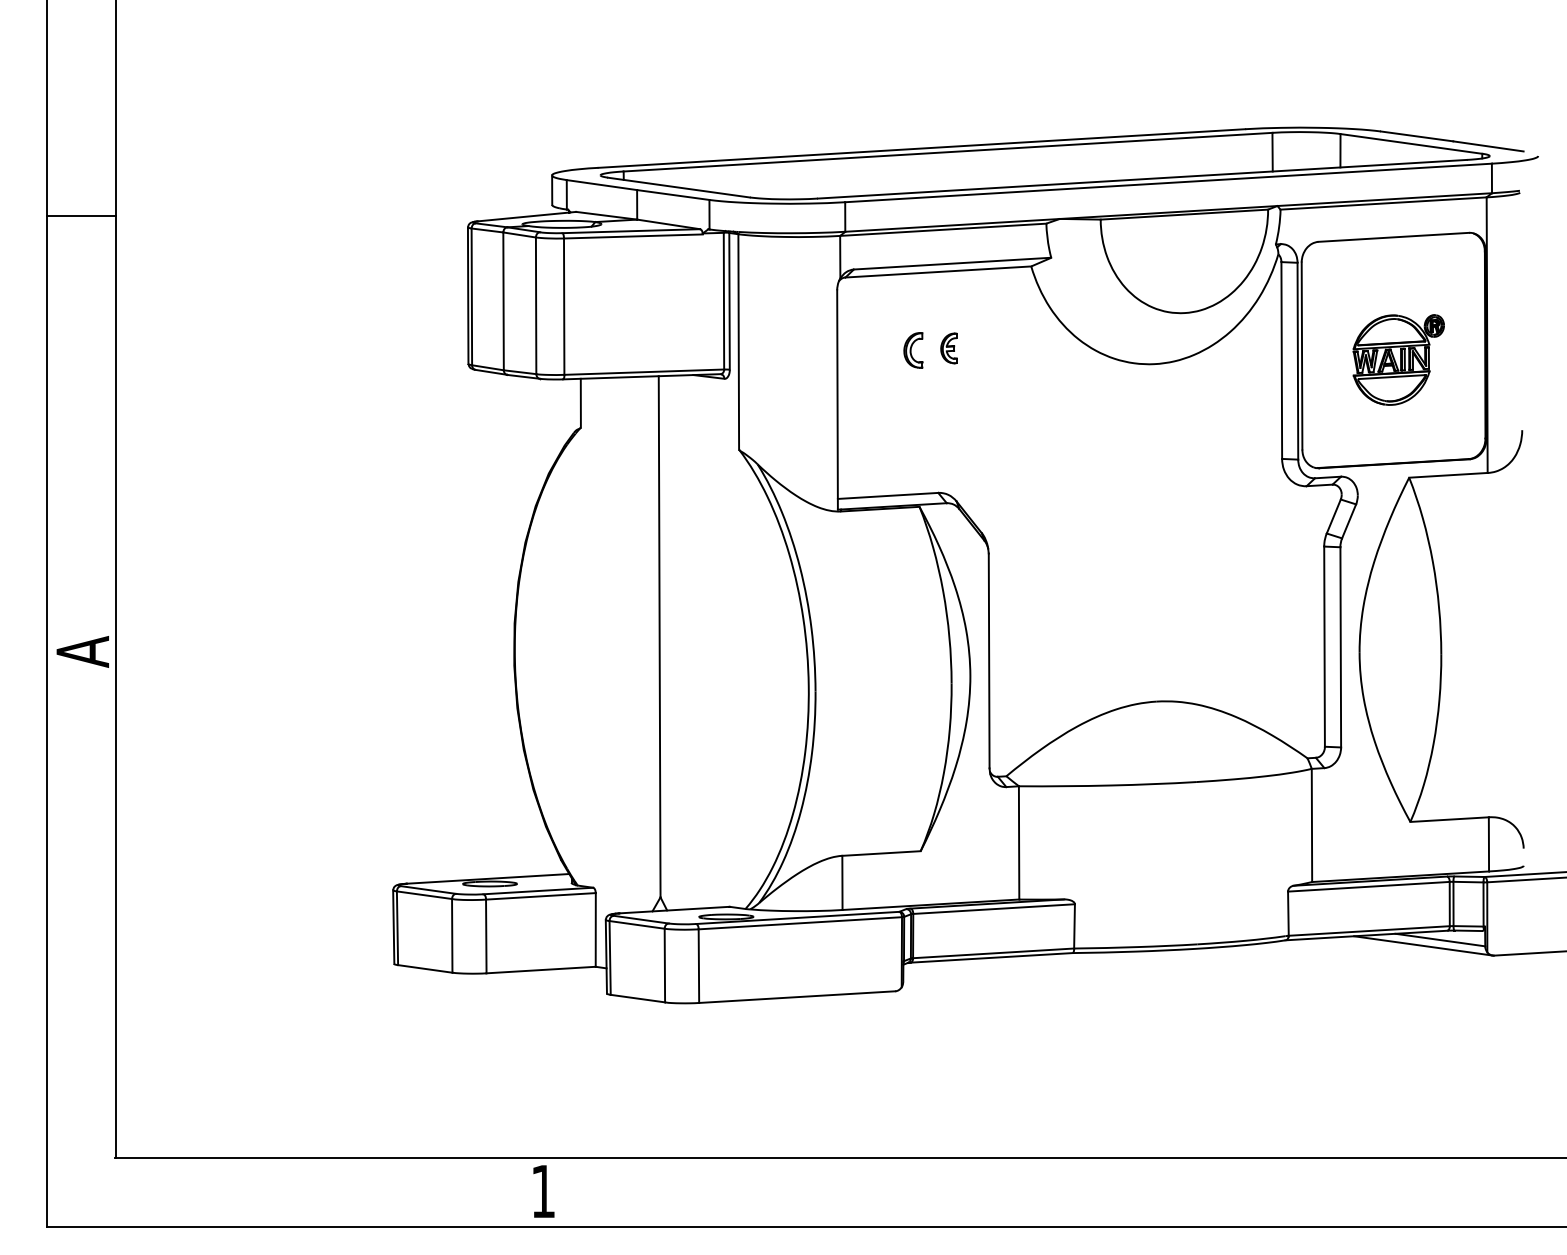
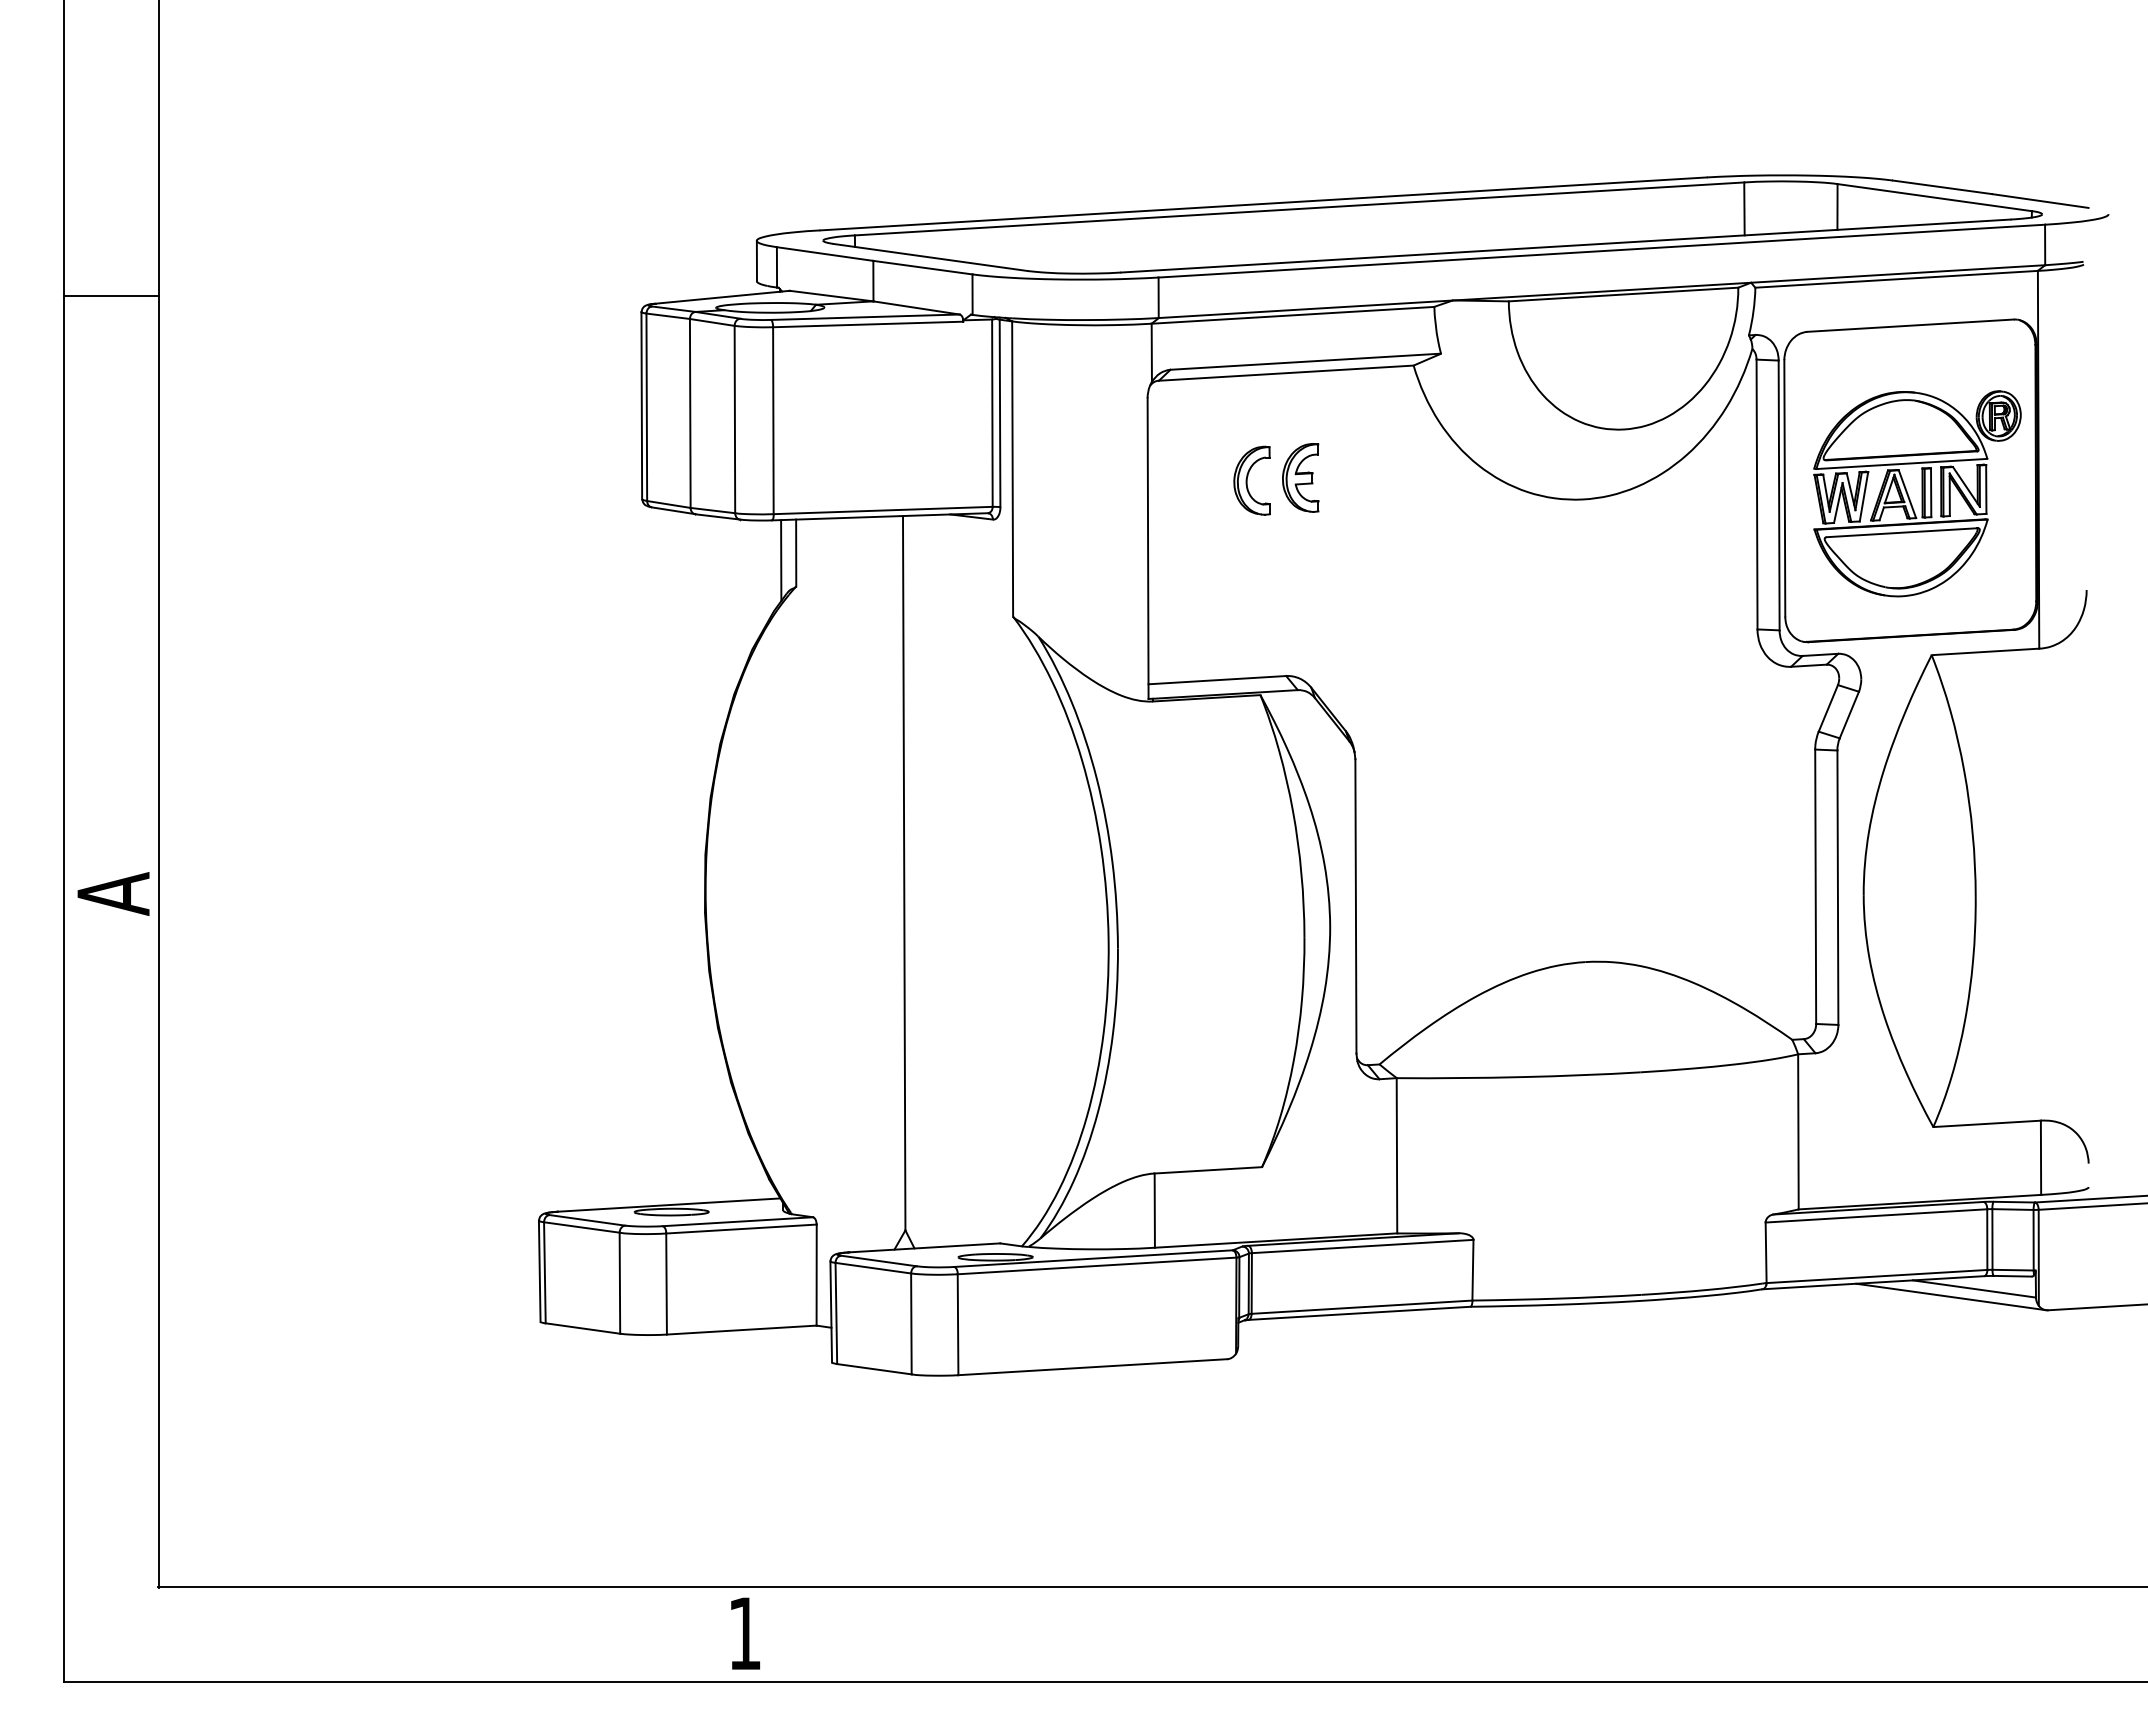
part: (948, 348) -> (1300, 477), size x1.67
part: (912, 350) -> (1251, 480), size x1.43
part: (1398, 359) -> (1917, 493), size x1.67
line: (570, 408) -> (781, 560), added

